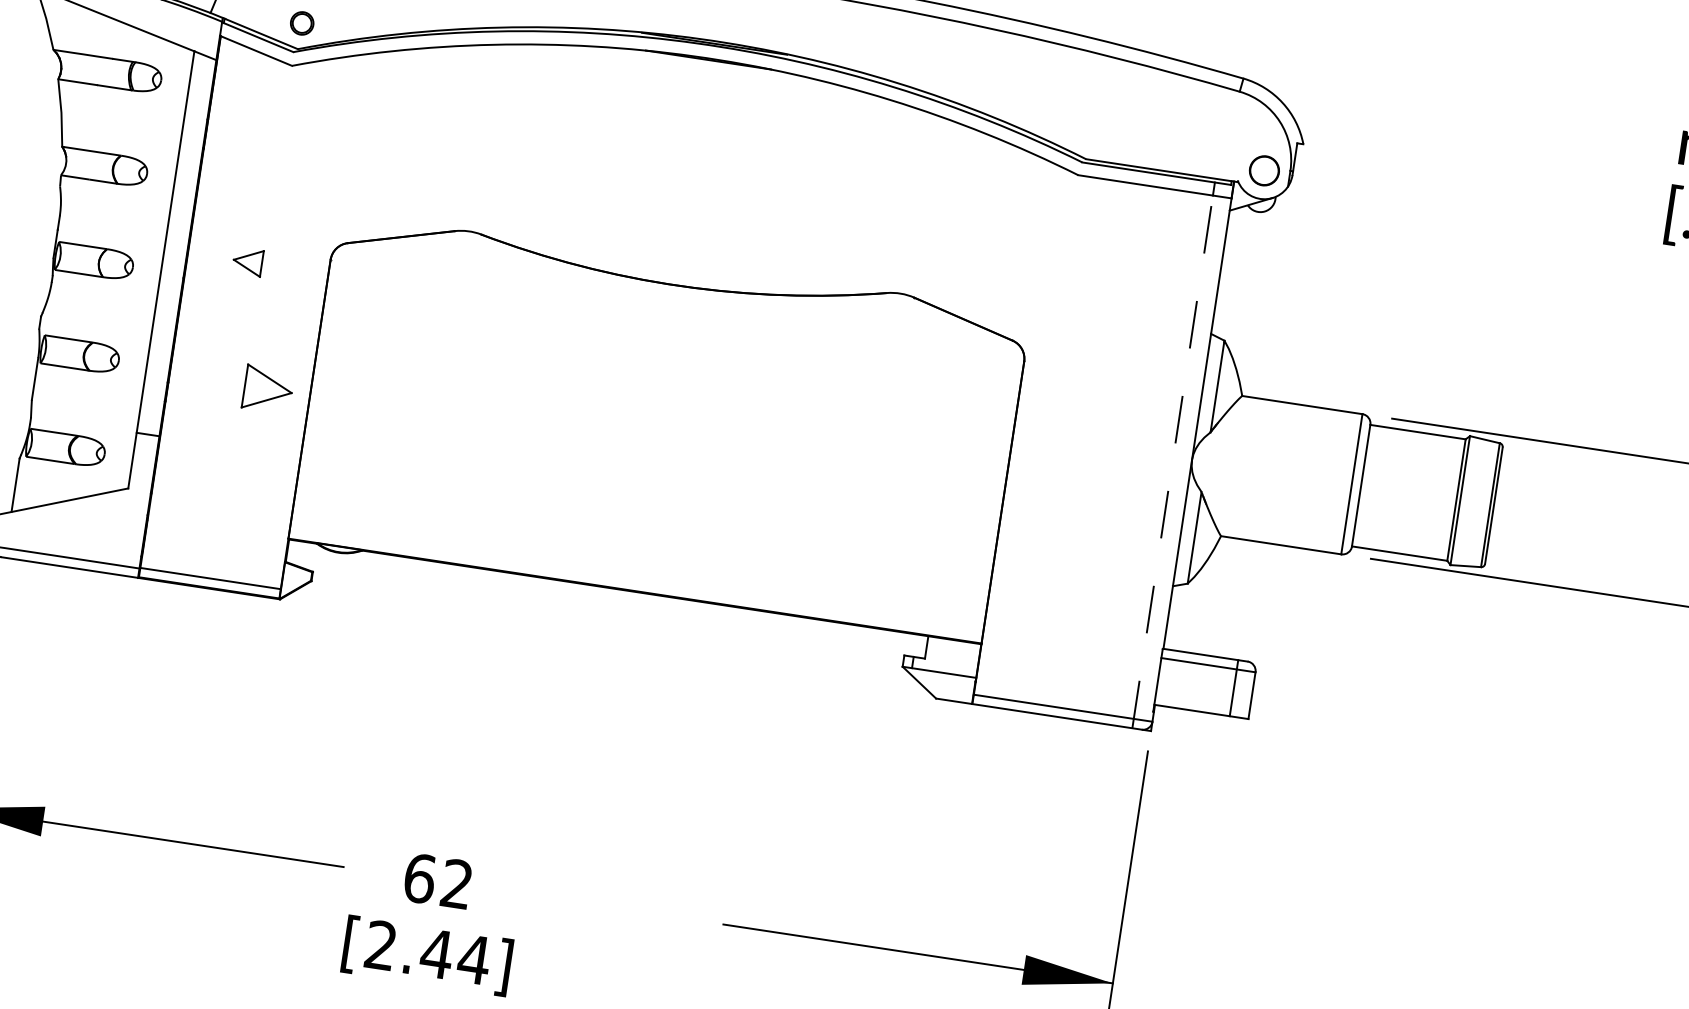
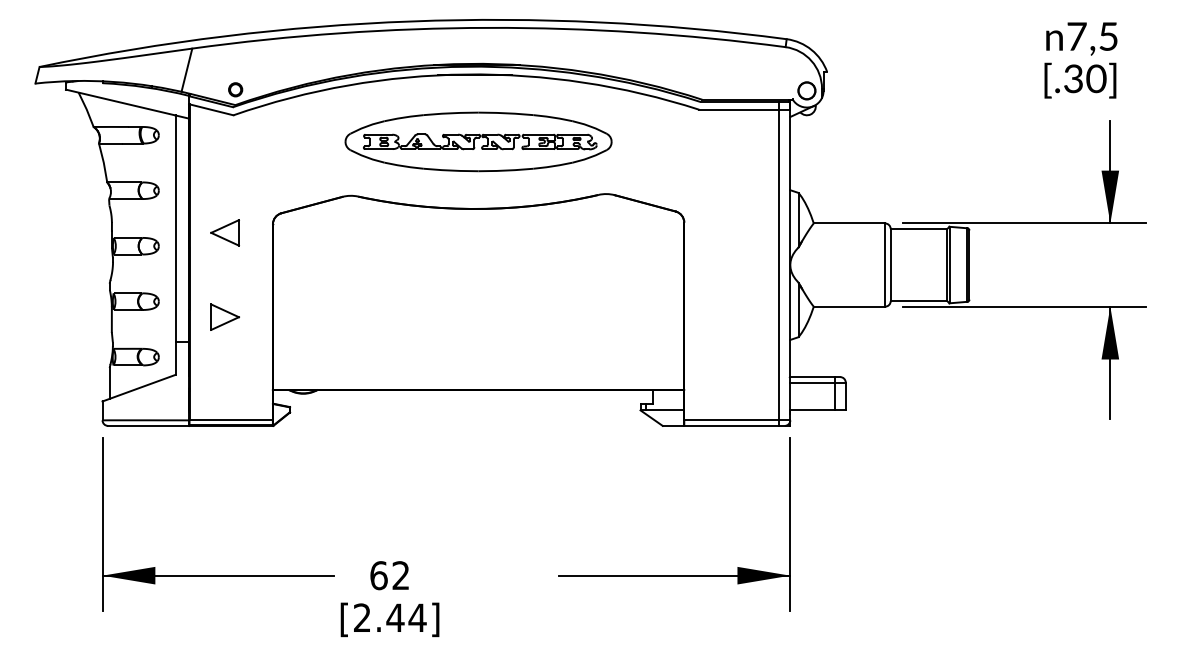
part: (698, 172) -> (478, 141), added
part: (247, 261) -> (224, 232), size x1.67
part: (267, 388) -> (224, 316), moved
line: (1173, 461) -> (779, 267), dashed -> solid

